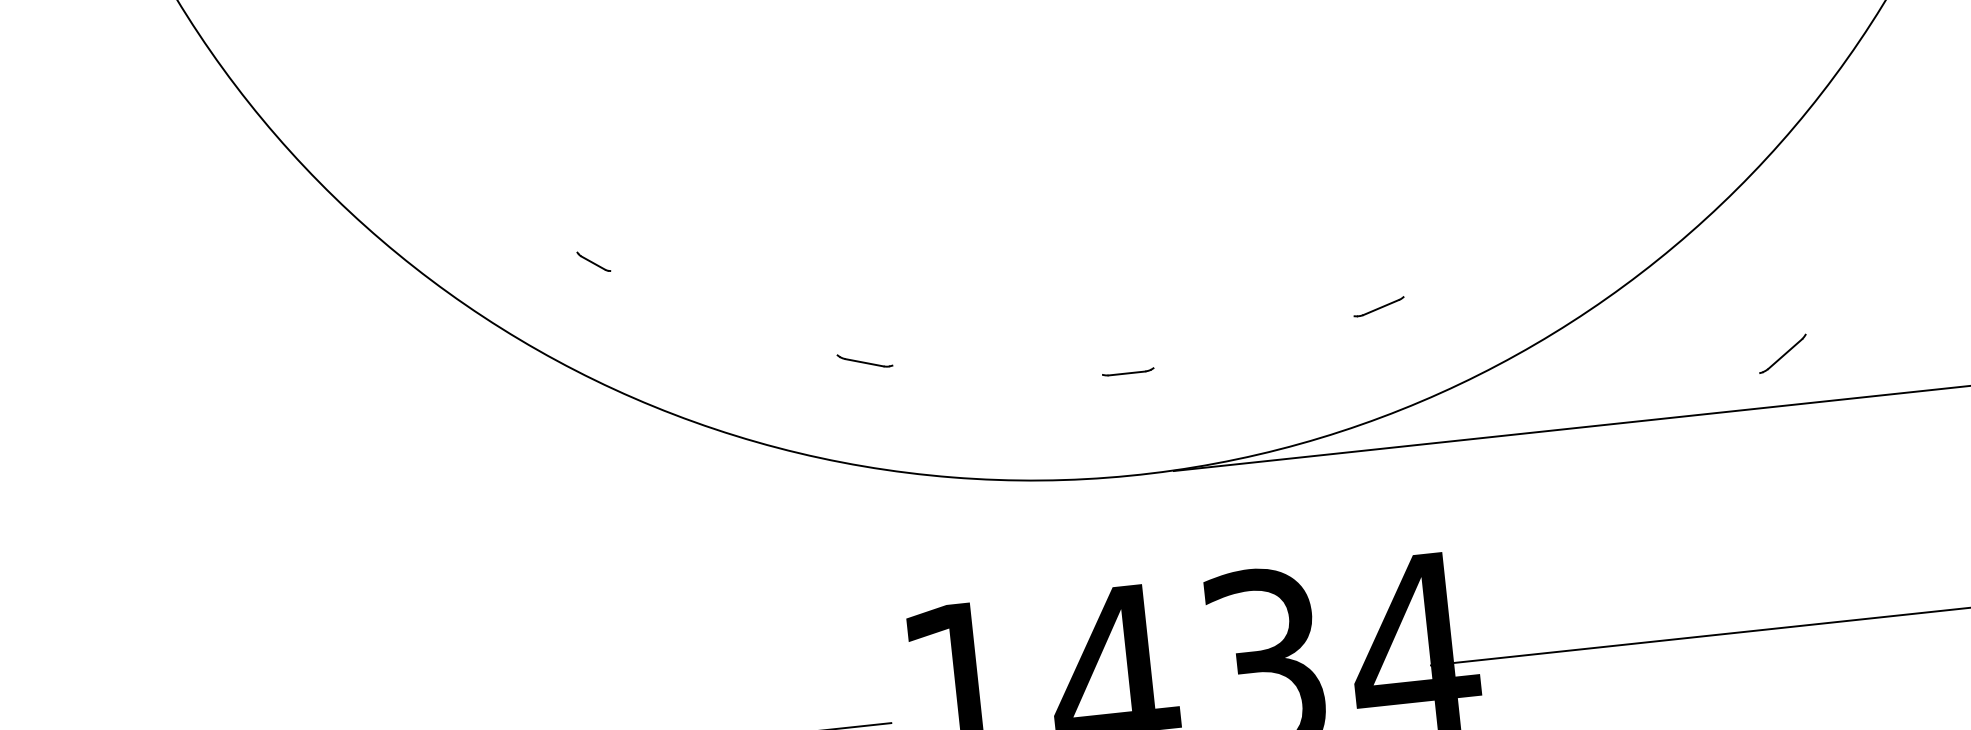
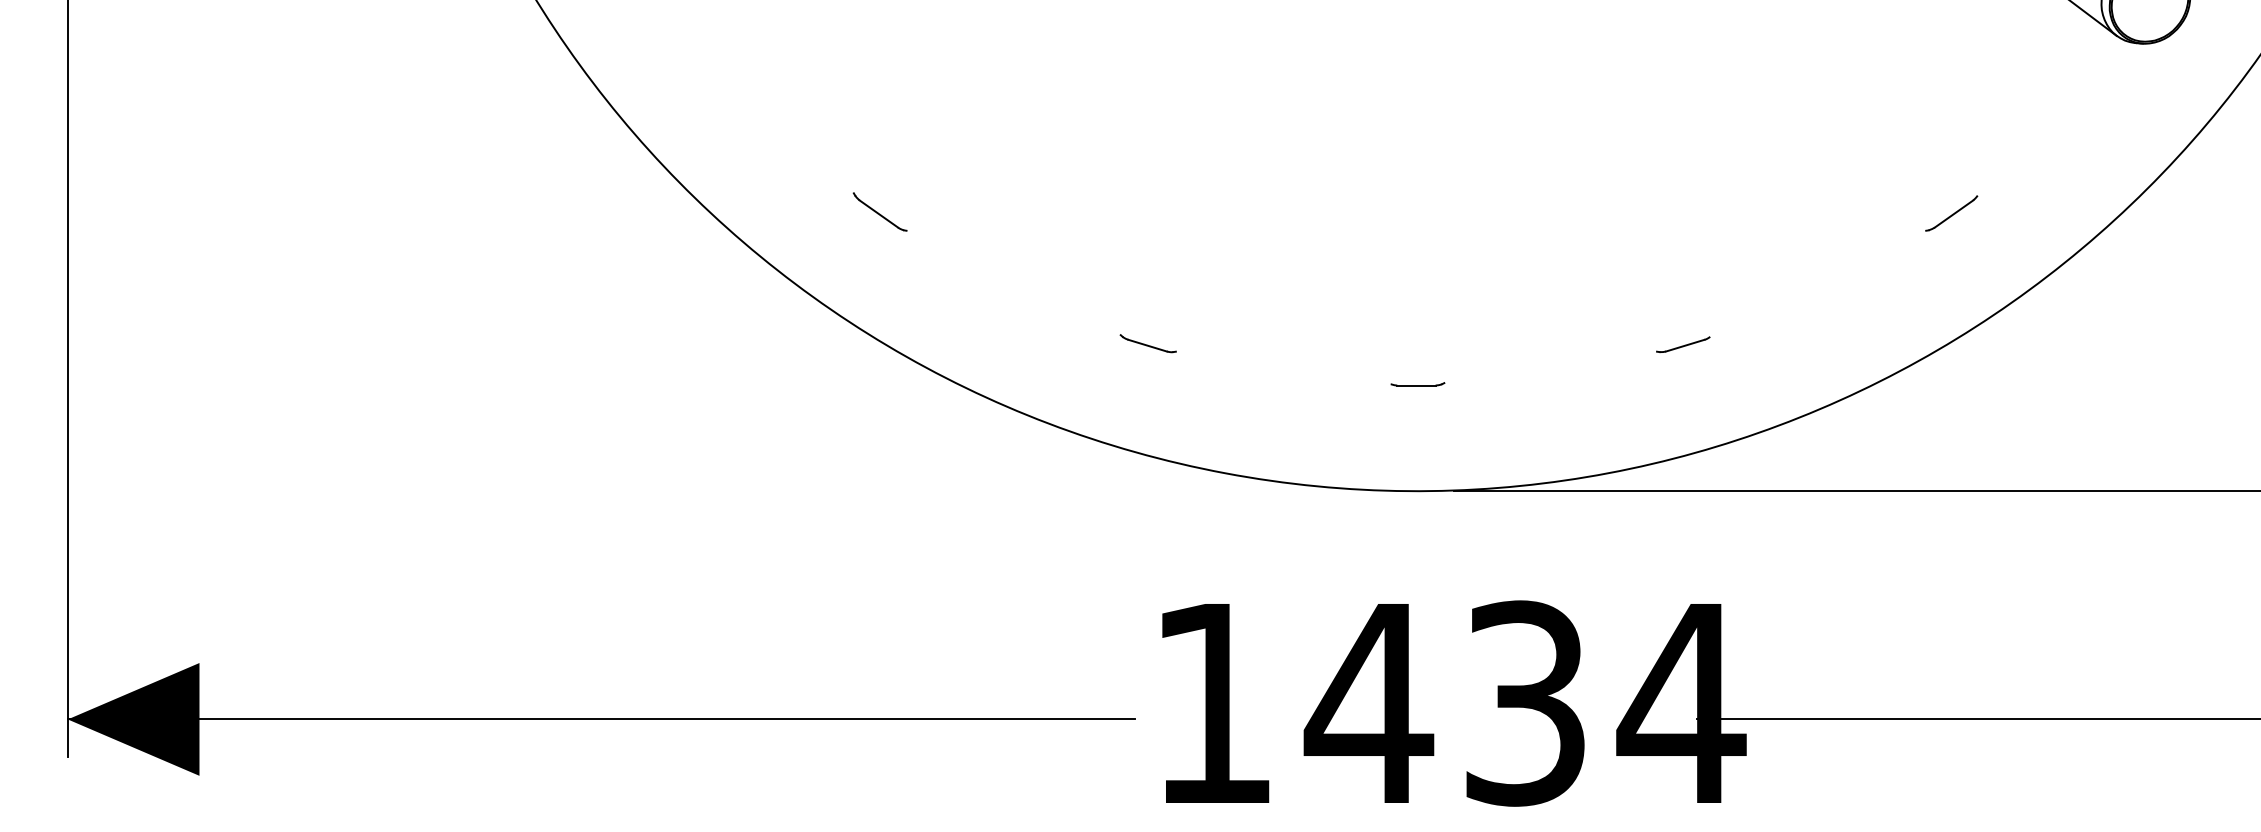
part: (593, 261) -> (879, 211), size x1.67
part: (1782, 353) -> (1951, 213), moved

